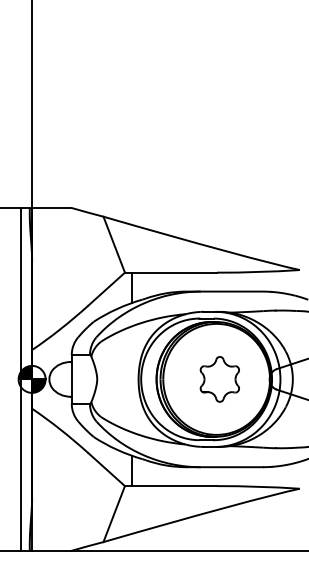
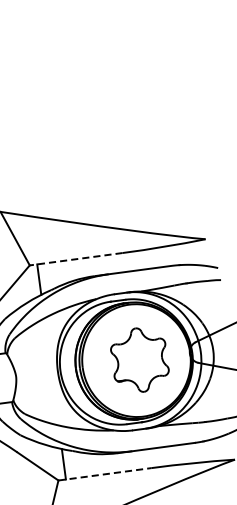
line: (170, 272) -> (75, 259), solid -> dashed
part: (219, 379) -> (139, 360), size x1.4
line: (171, 486) -> (105, 474), solid -> dashed

